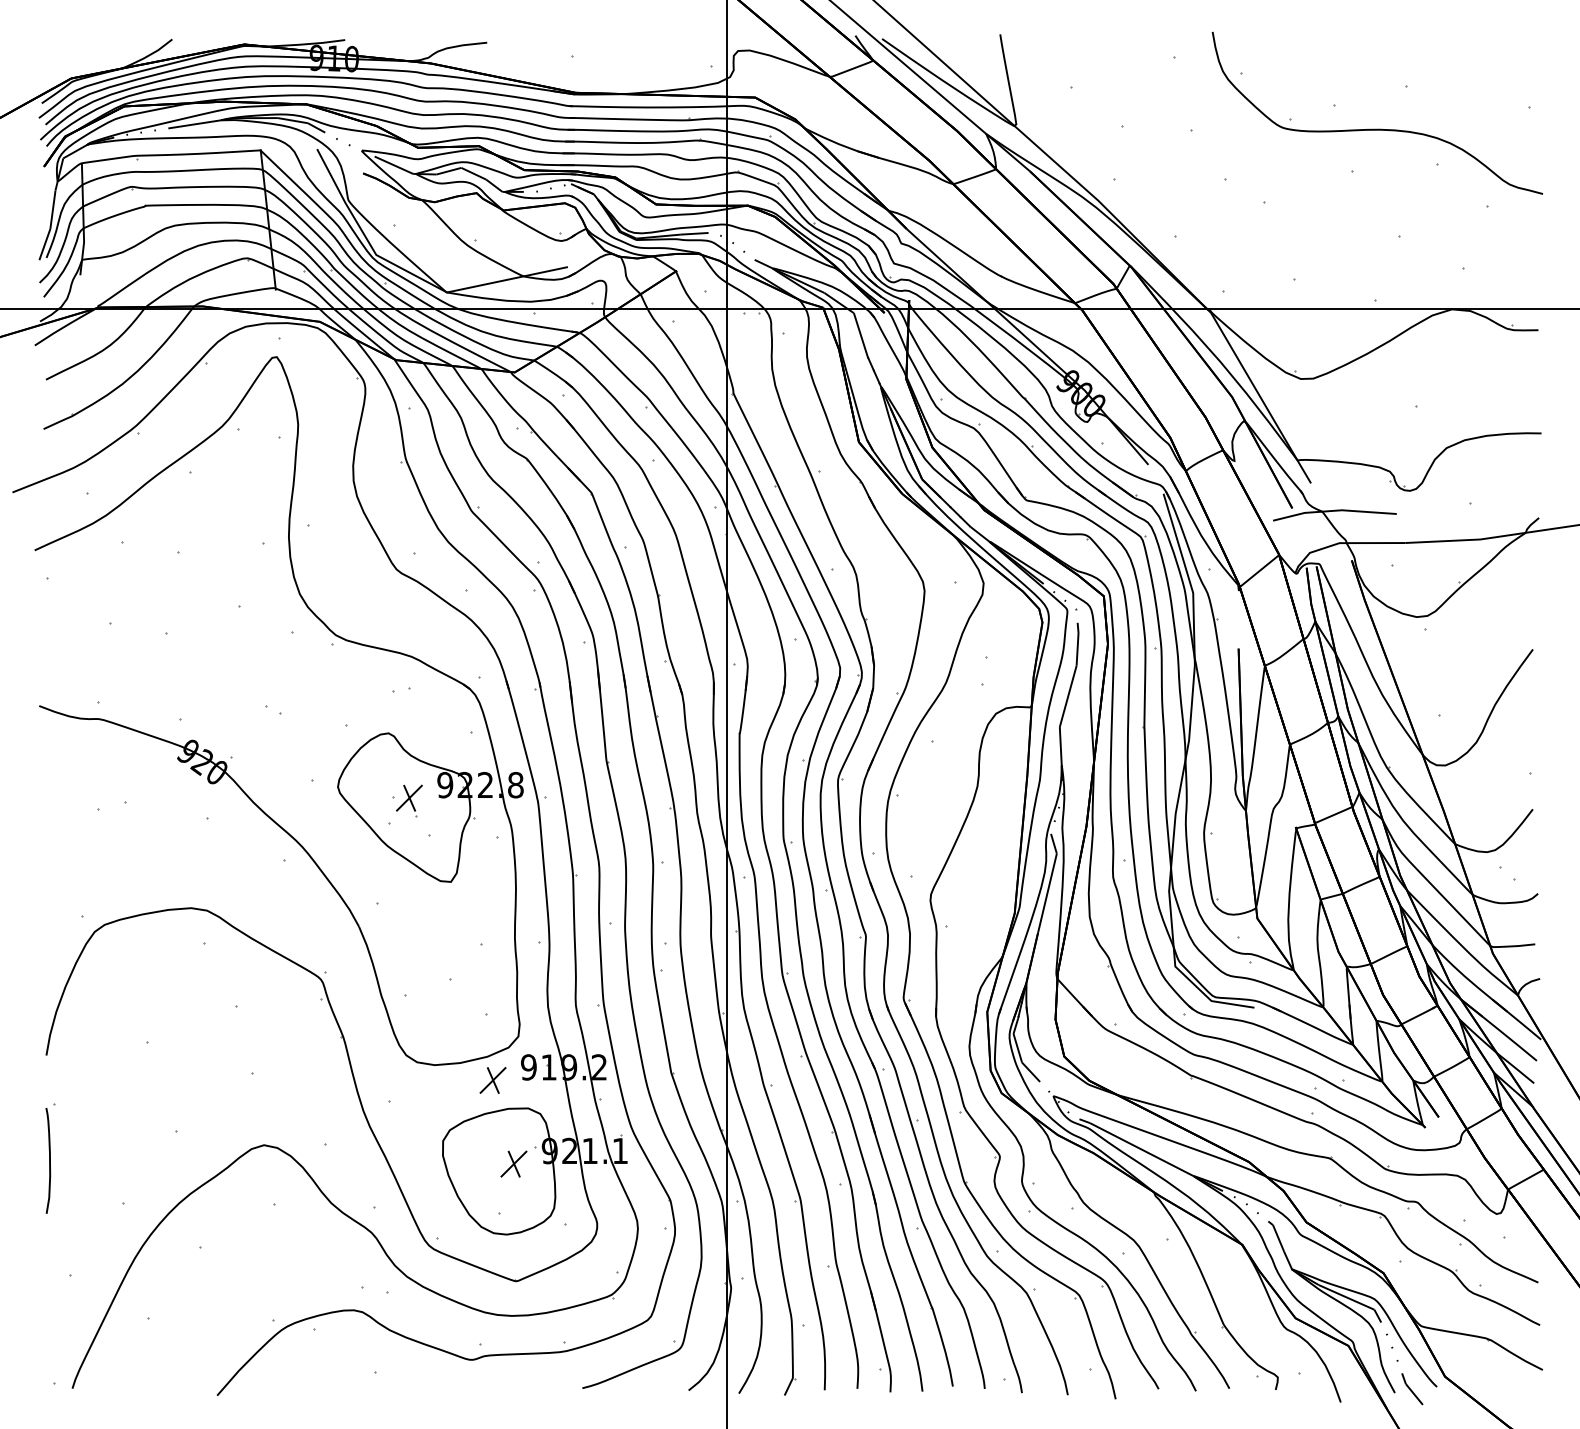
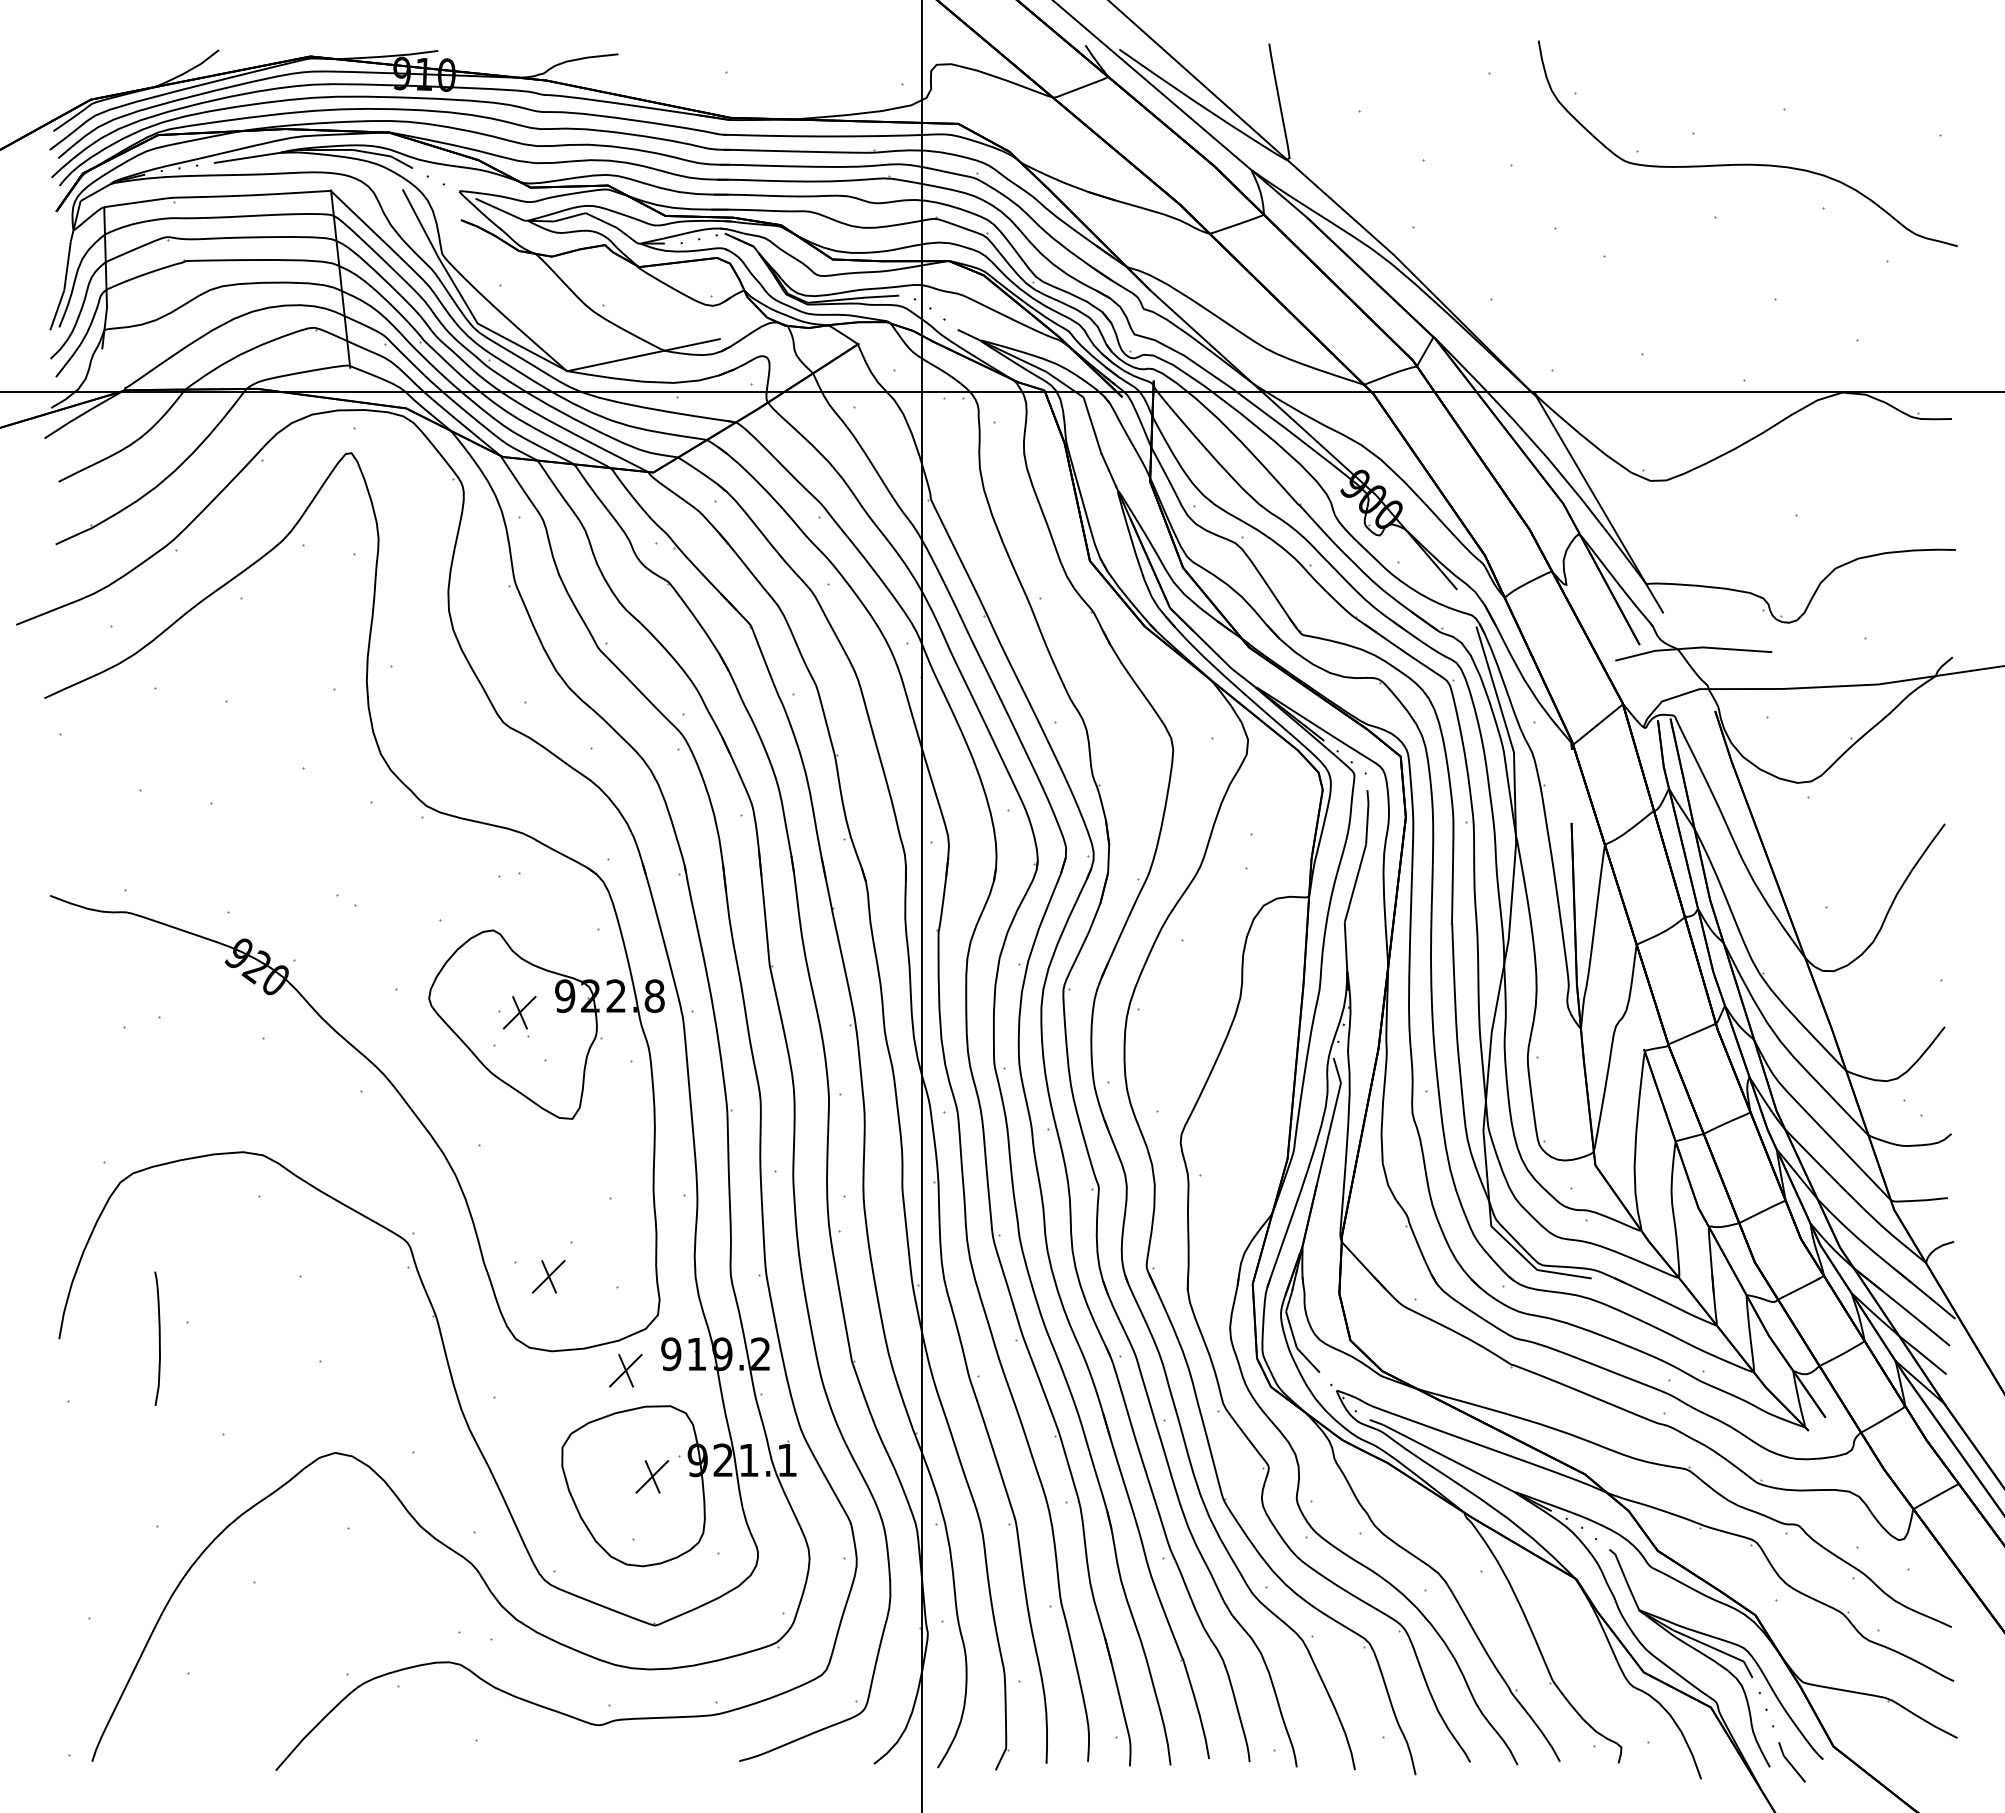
part: (432, 1006) -> (548, 1276), added
curve: (48, 1160) -> (158, 1338), moved

